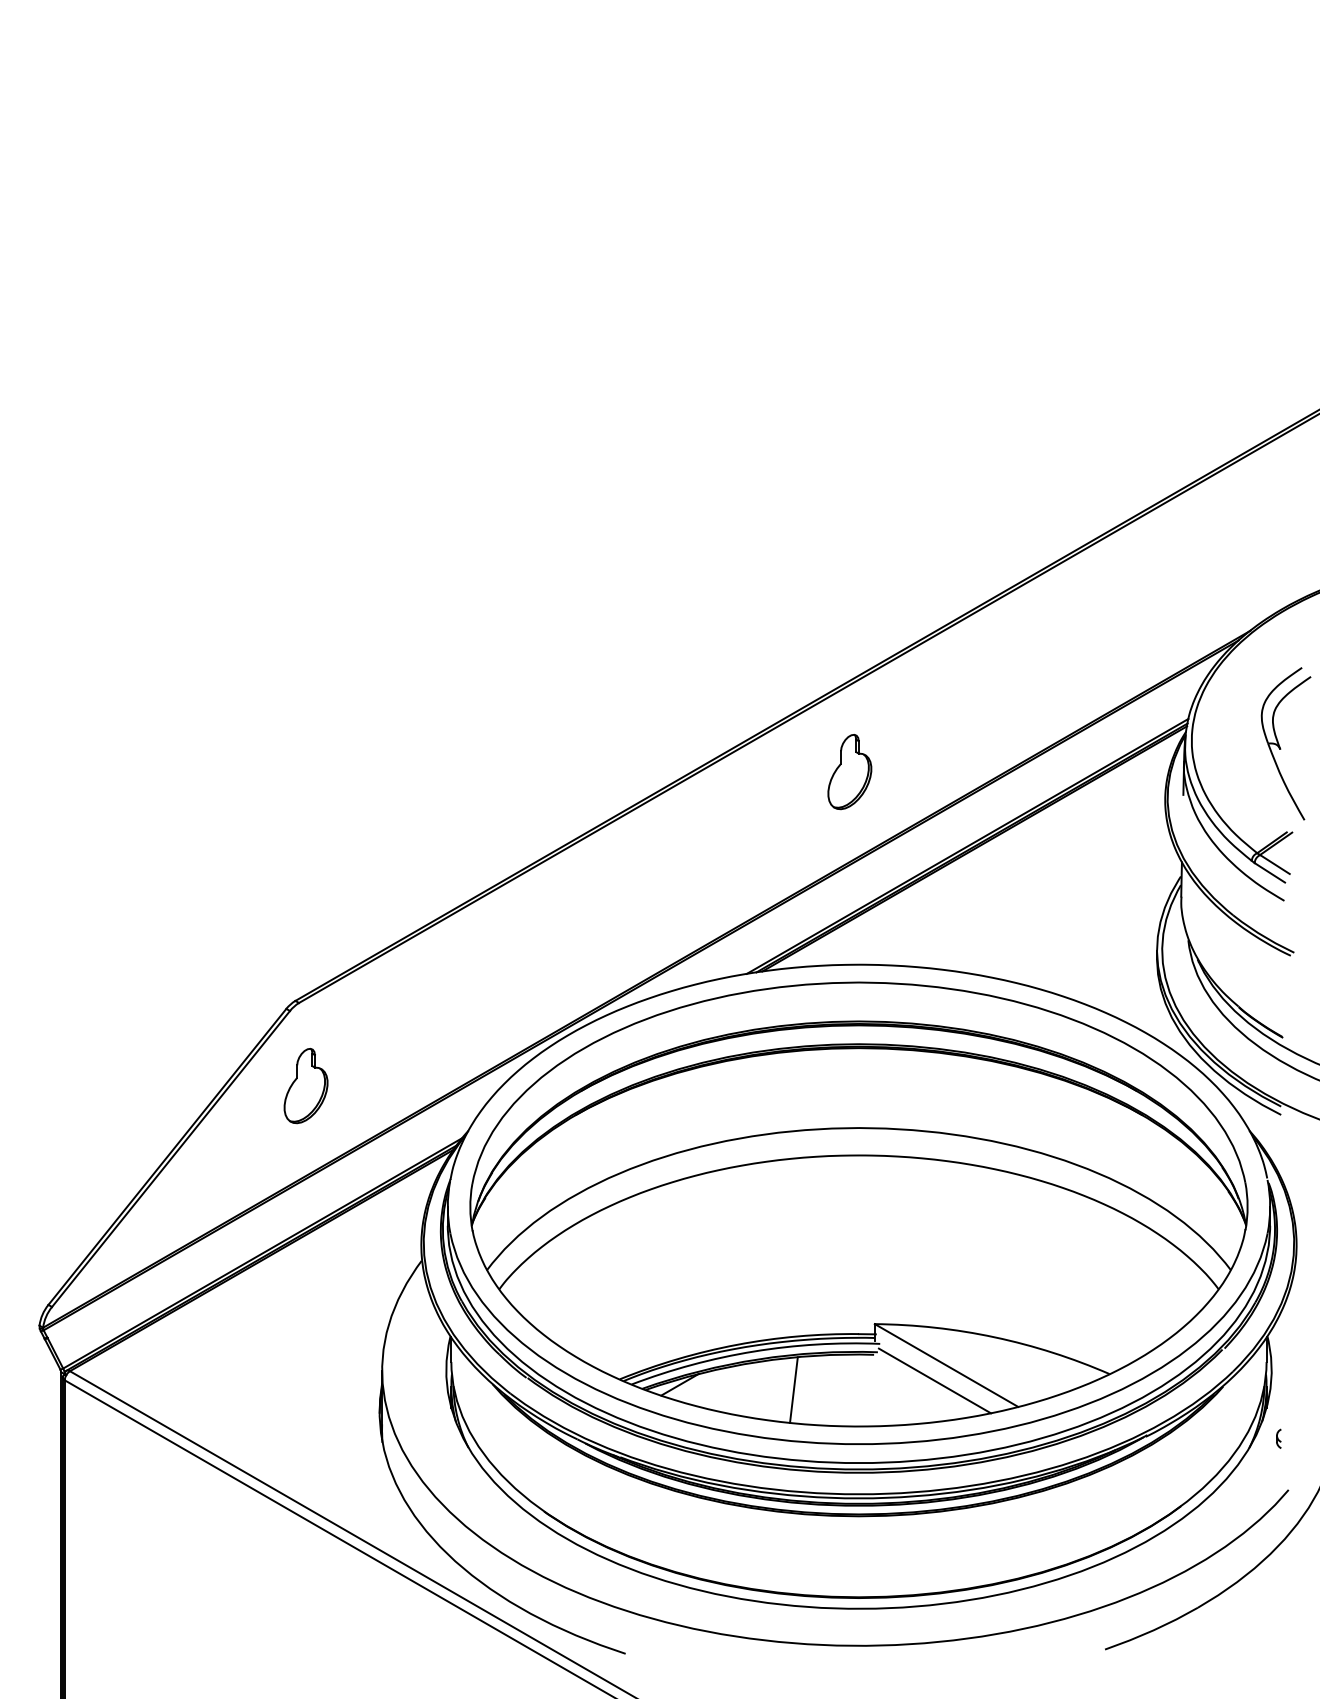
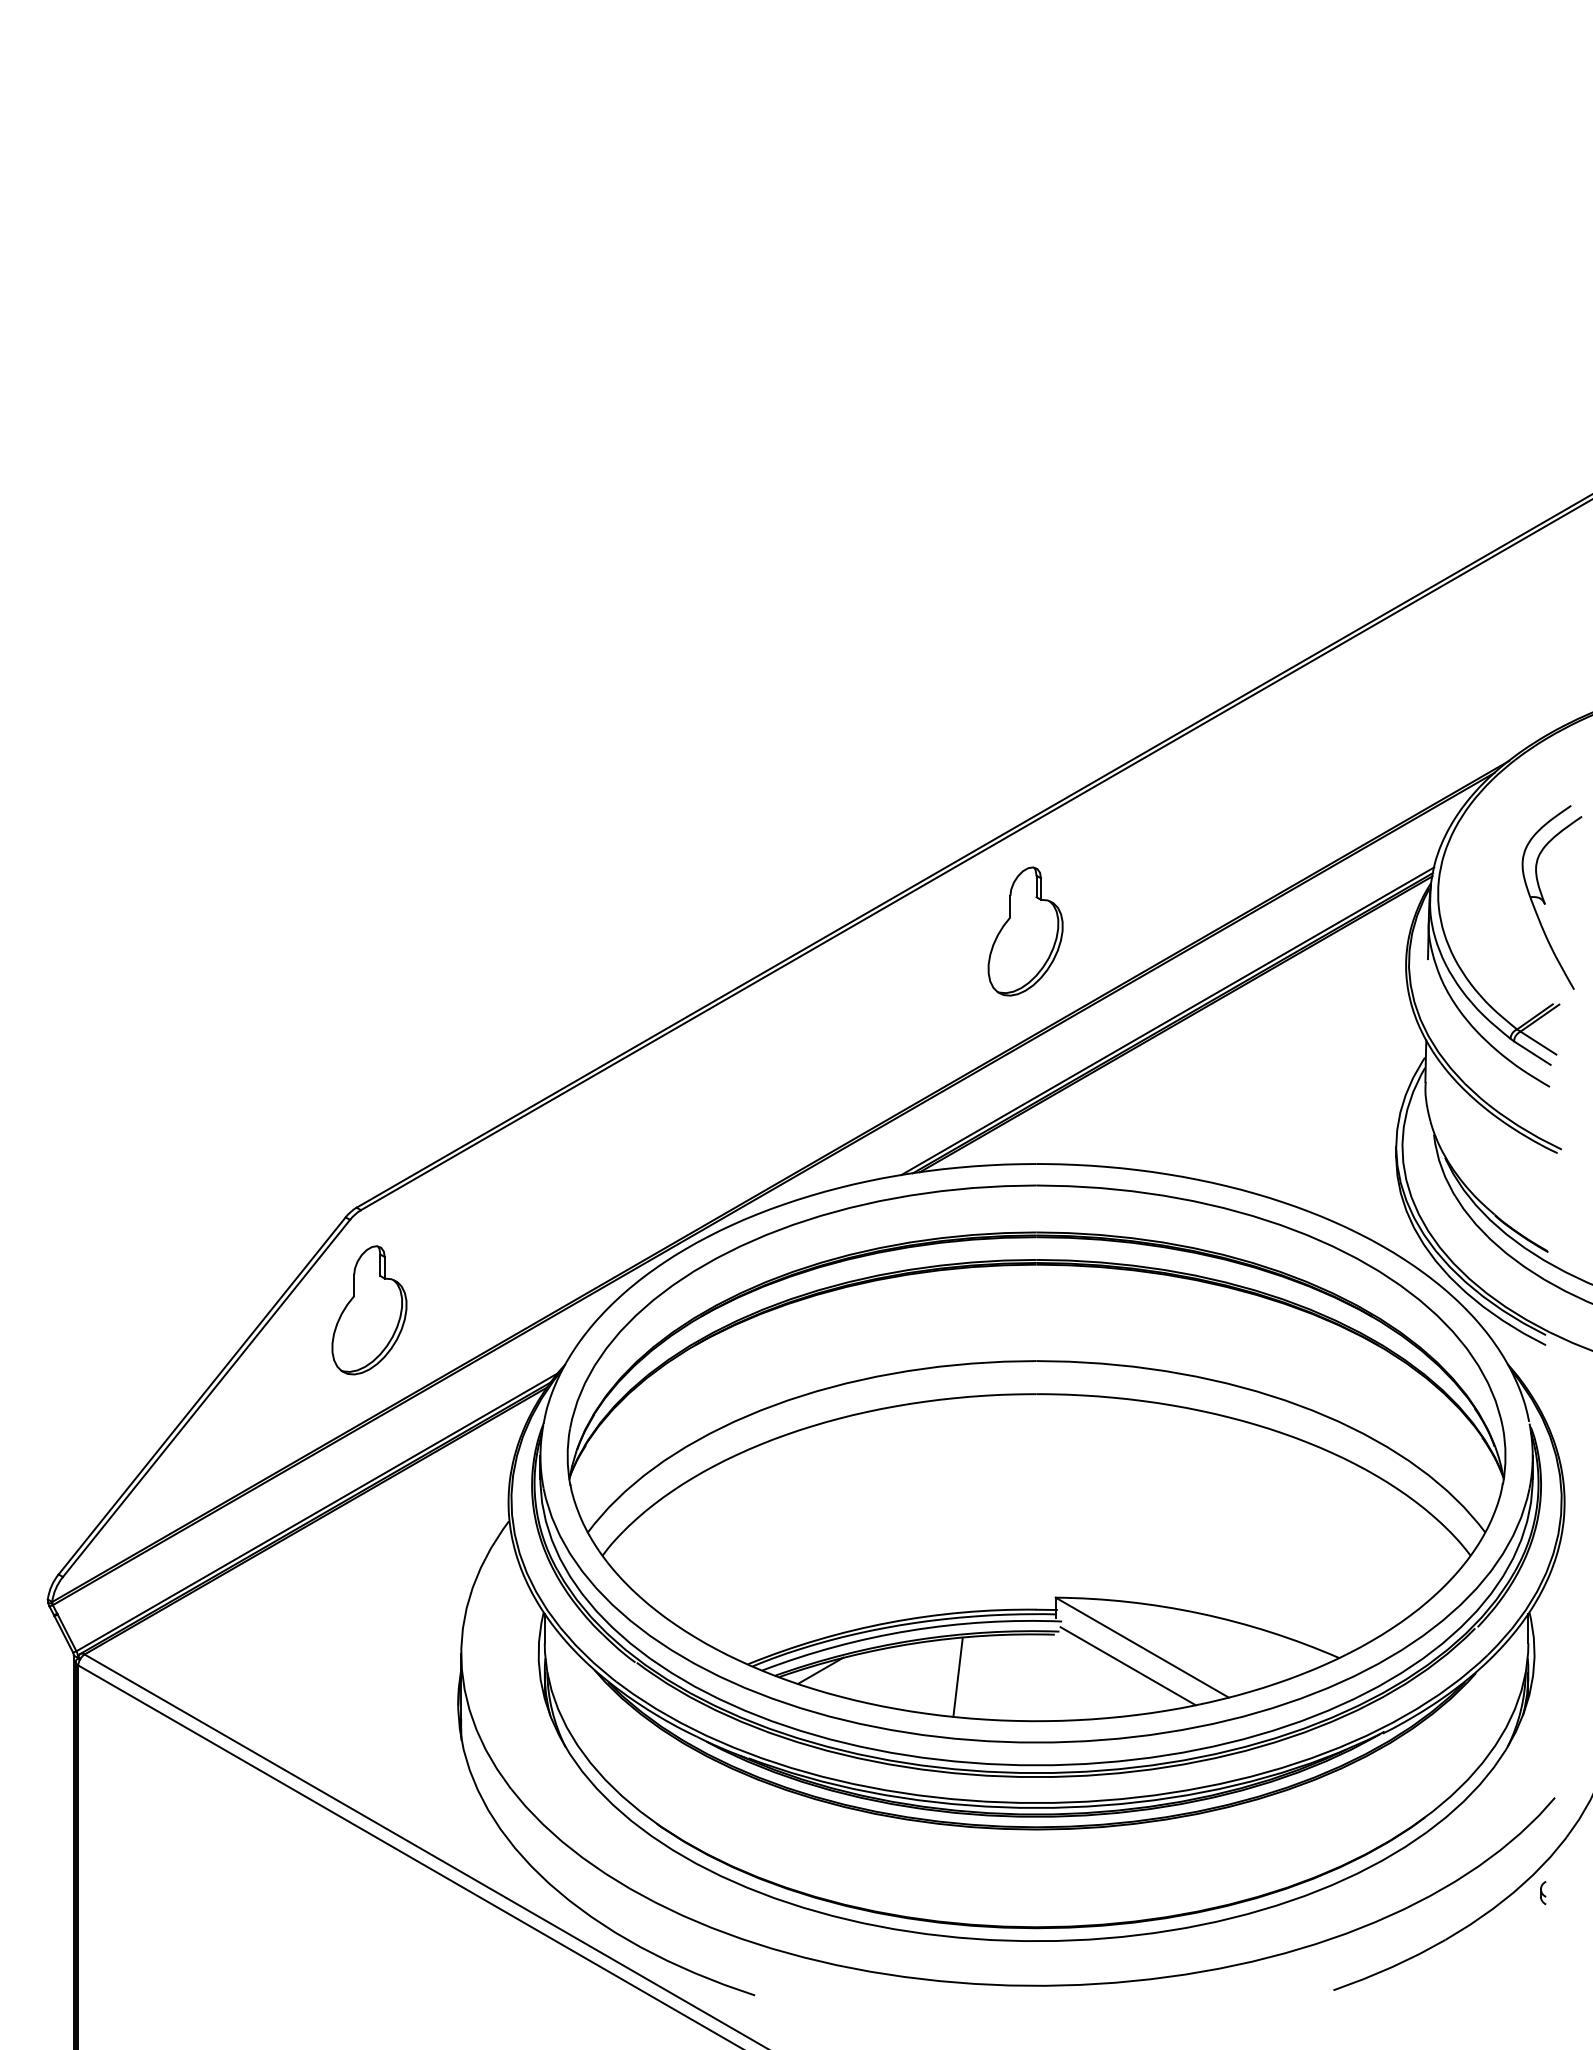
part: (849, 772) -> (1025, 931), size x1.43
part: (306, 1086) -> (369, 1310), size x1.43
part: (1279, 1439) -> (1543, 1893), moved

